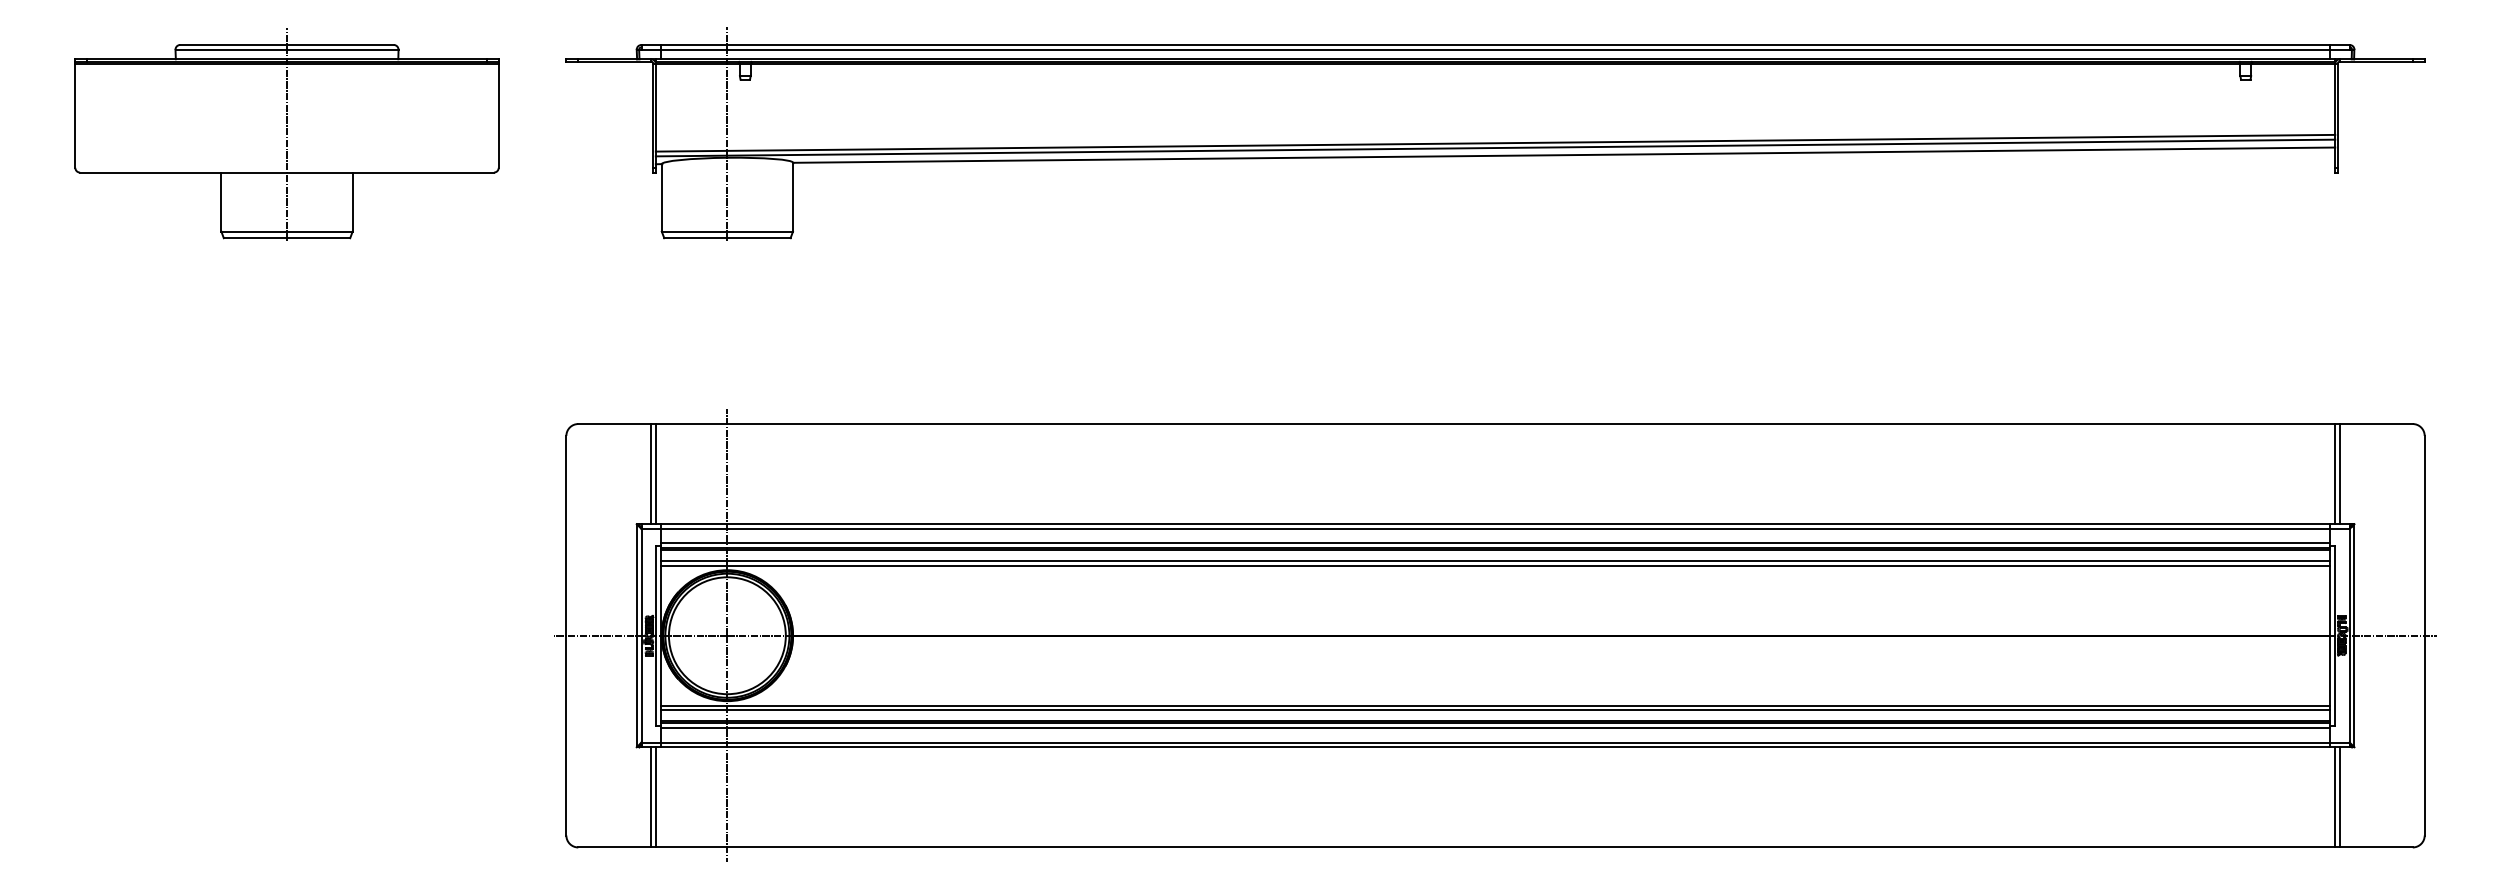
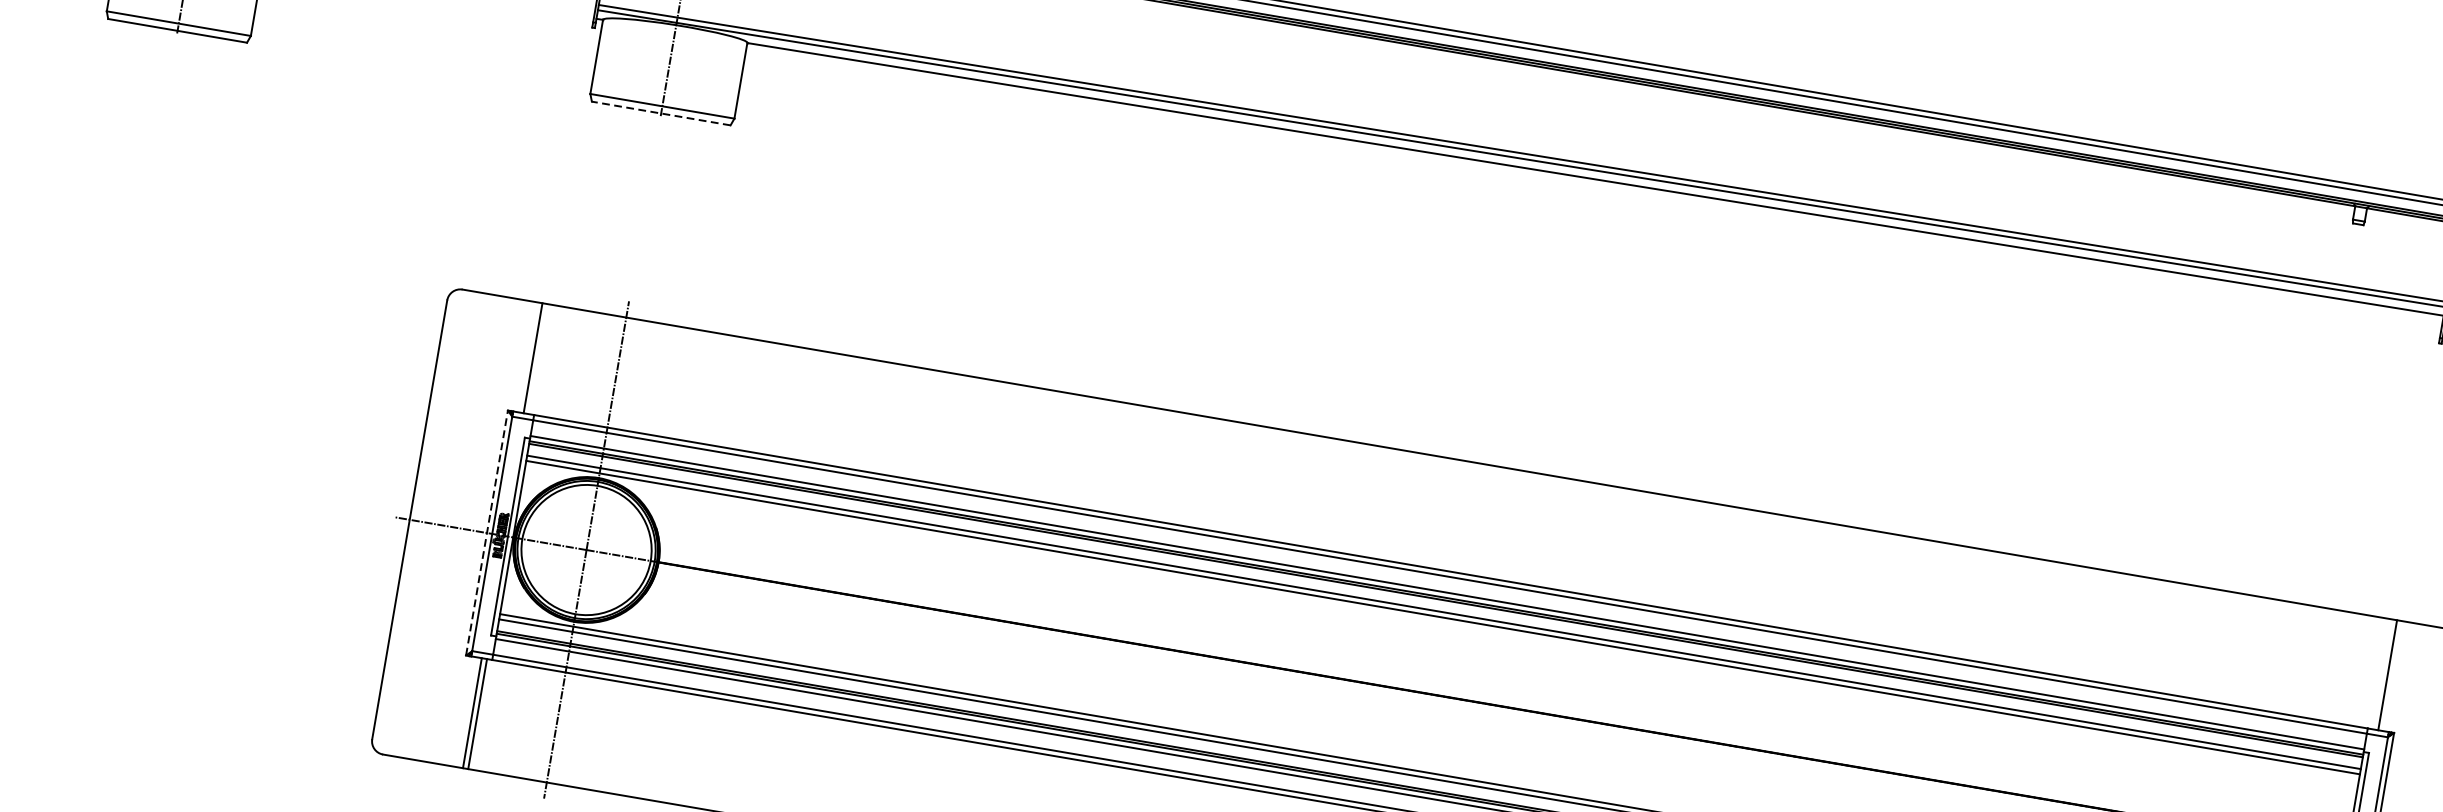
line: (726, 238) -> (660, 113), solid -> dashed
line: (655, 474) -> (537, 359), removed
line: (2335, 474) -> (2382, 674), removed
line: (636, 635) -> (486, 532), solid -> dashed

